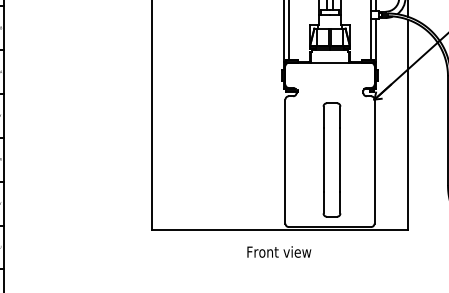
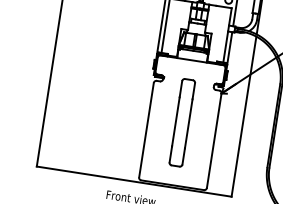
part: (331, 159) -> (182, 122), moved

